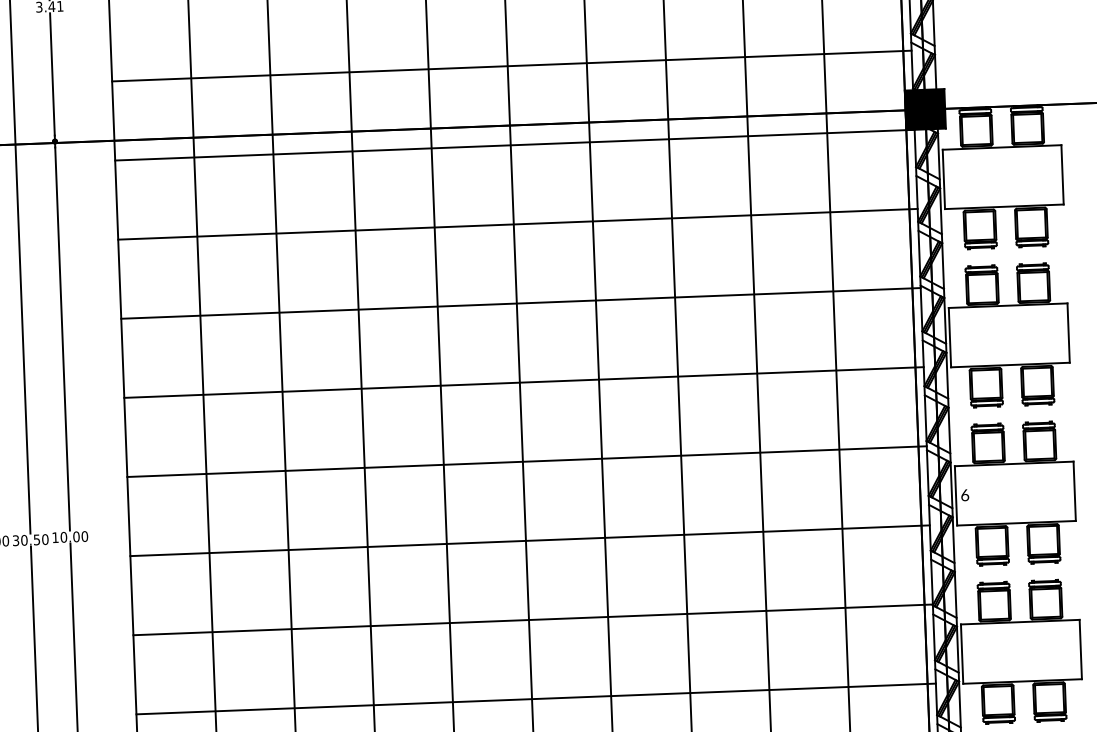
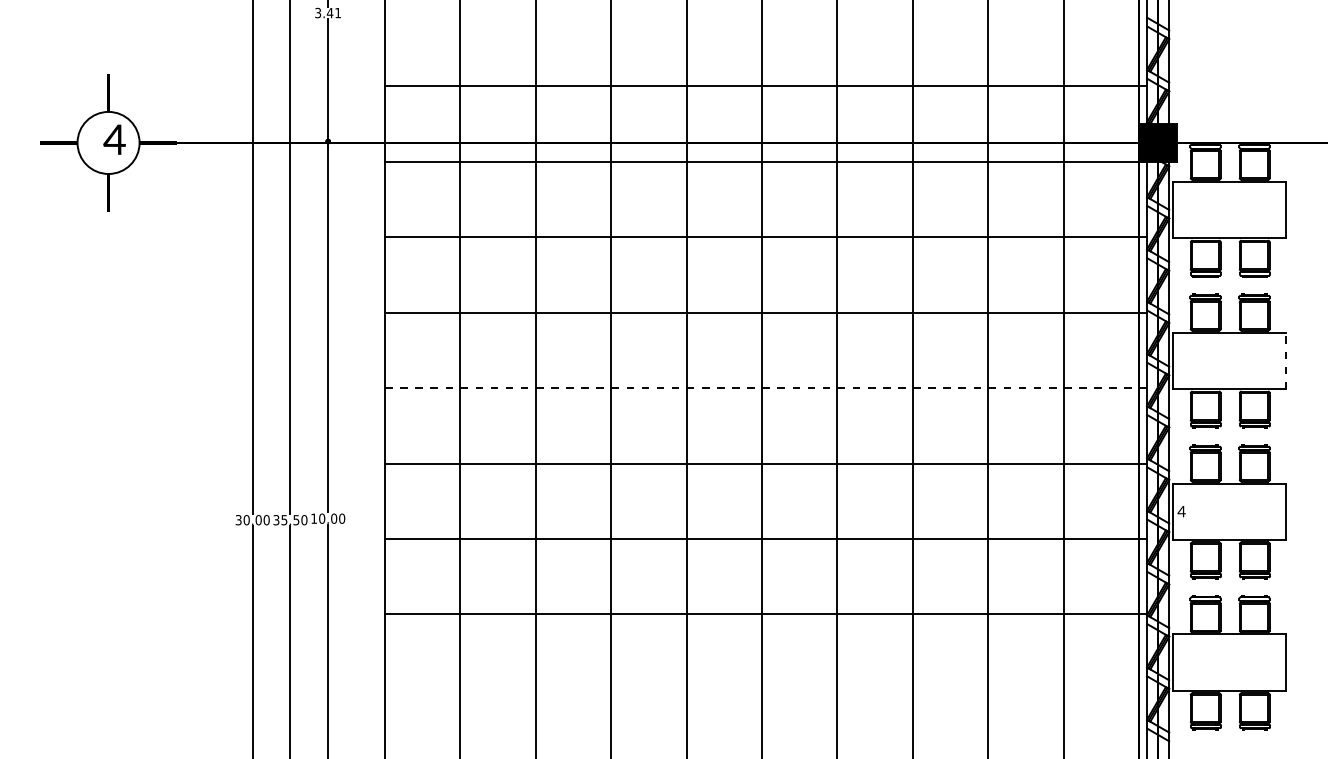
line: (1068, 332) -> (1286, 360), solid -> dashed
line: (523, 382) -> (765, 388), solid -> dashed
text: (964, 495) -> (1181, 511), 6 -> 4
text: (24, 540) -> (284, 520), 30.50 -> 35.50
line: (535, 698) -> (765, 689), removed

